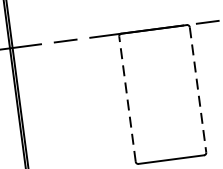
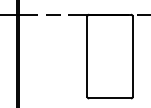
line: (197, 91) -> (132, 57), dashed -> solid
line: (127, 98) -> (87, 56), dashed -> solid

